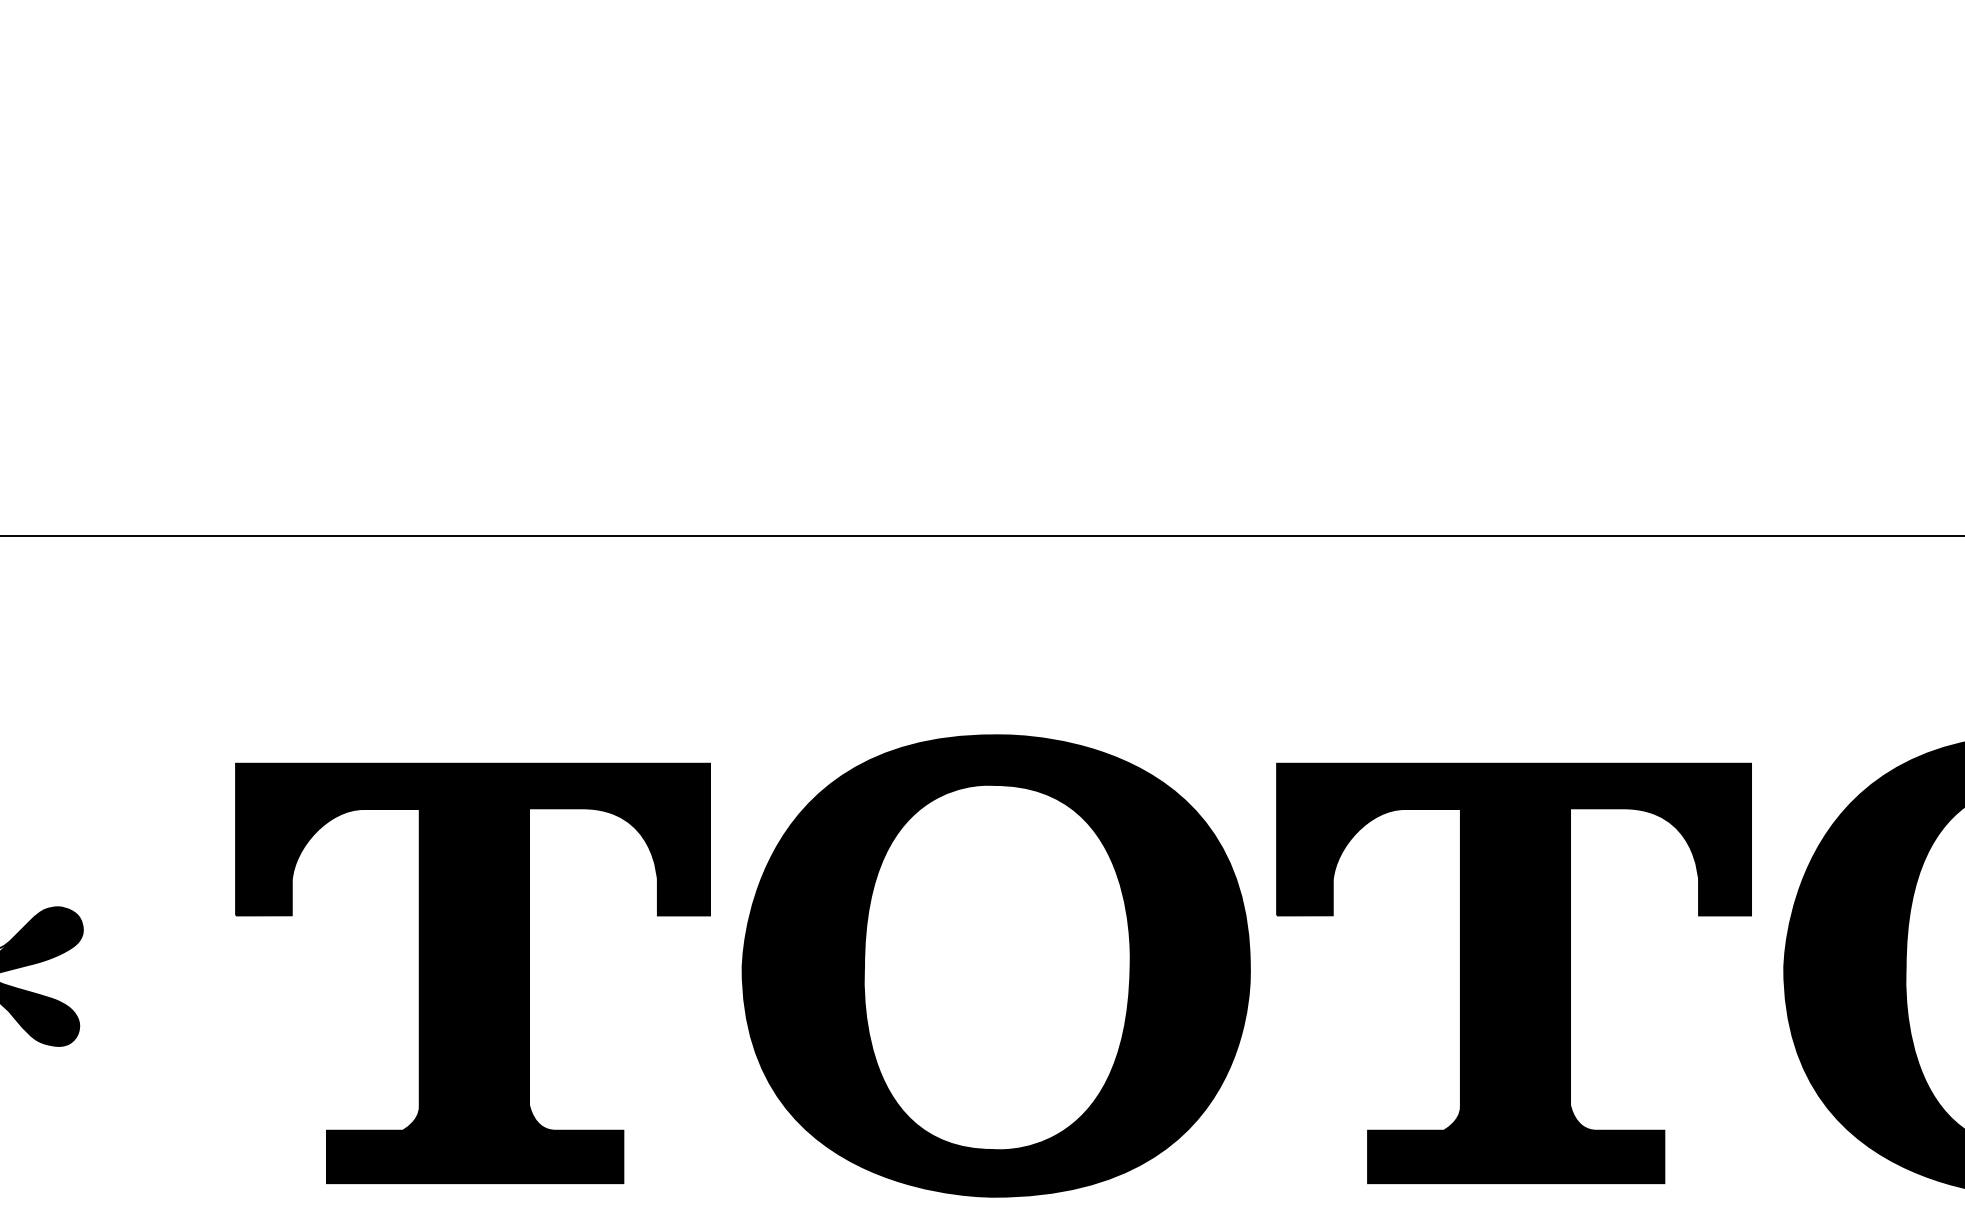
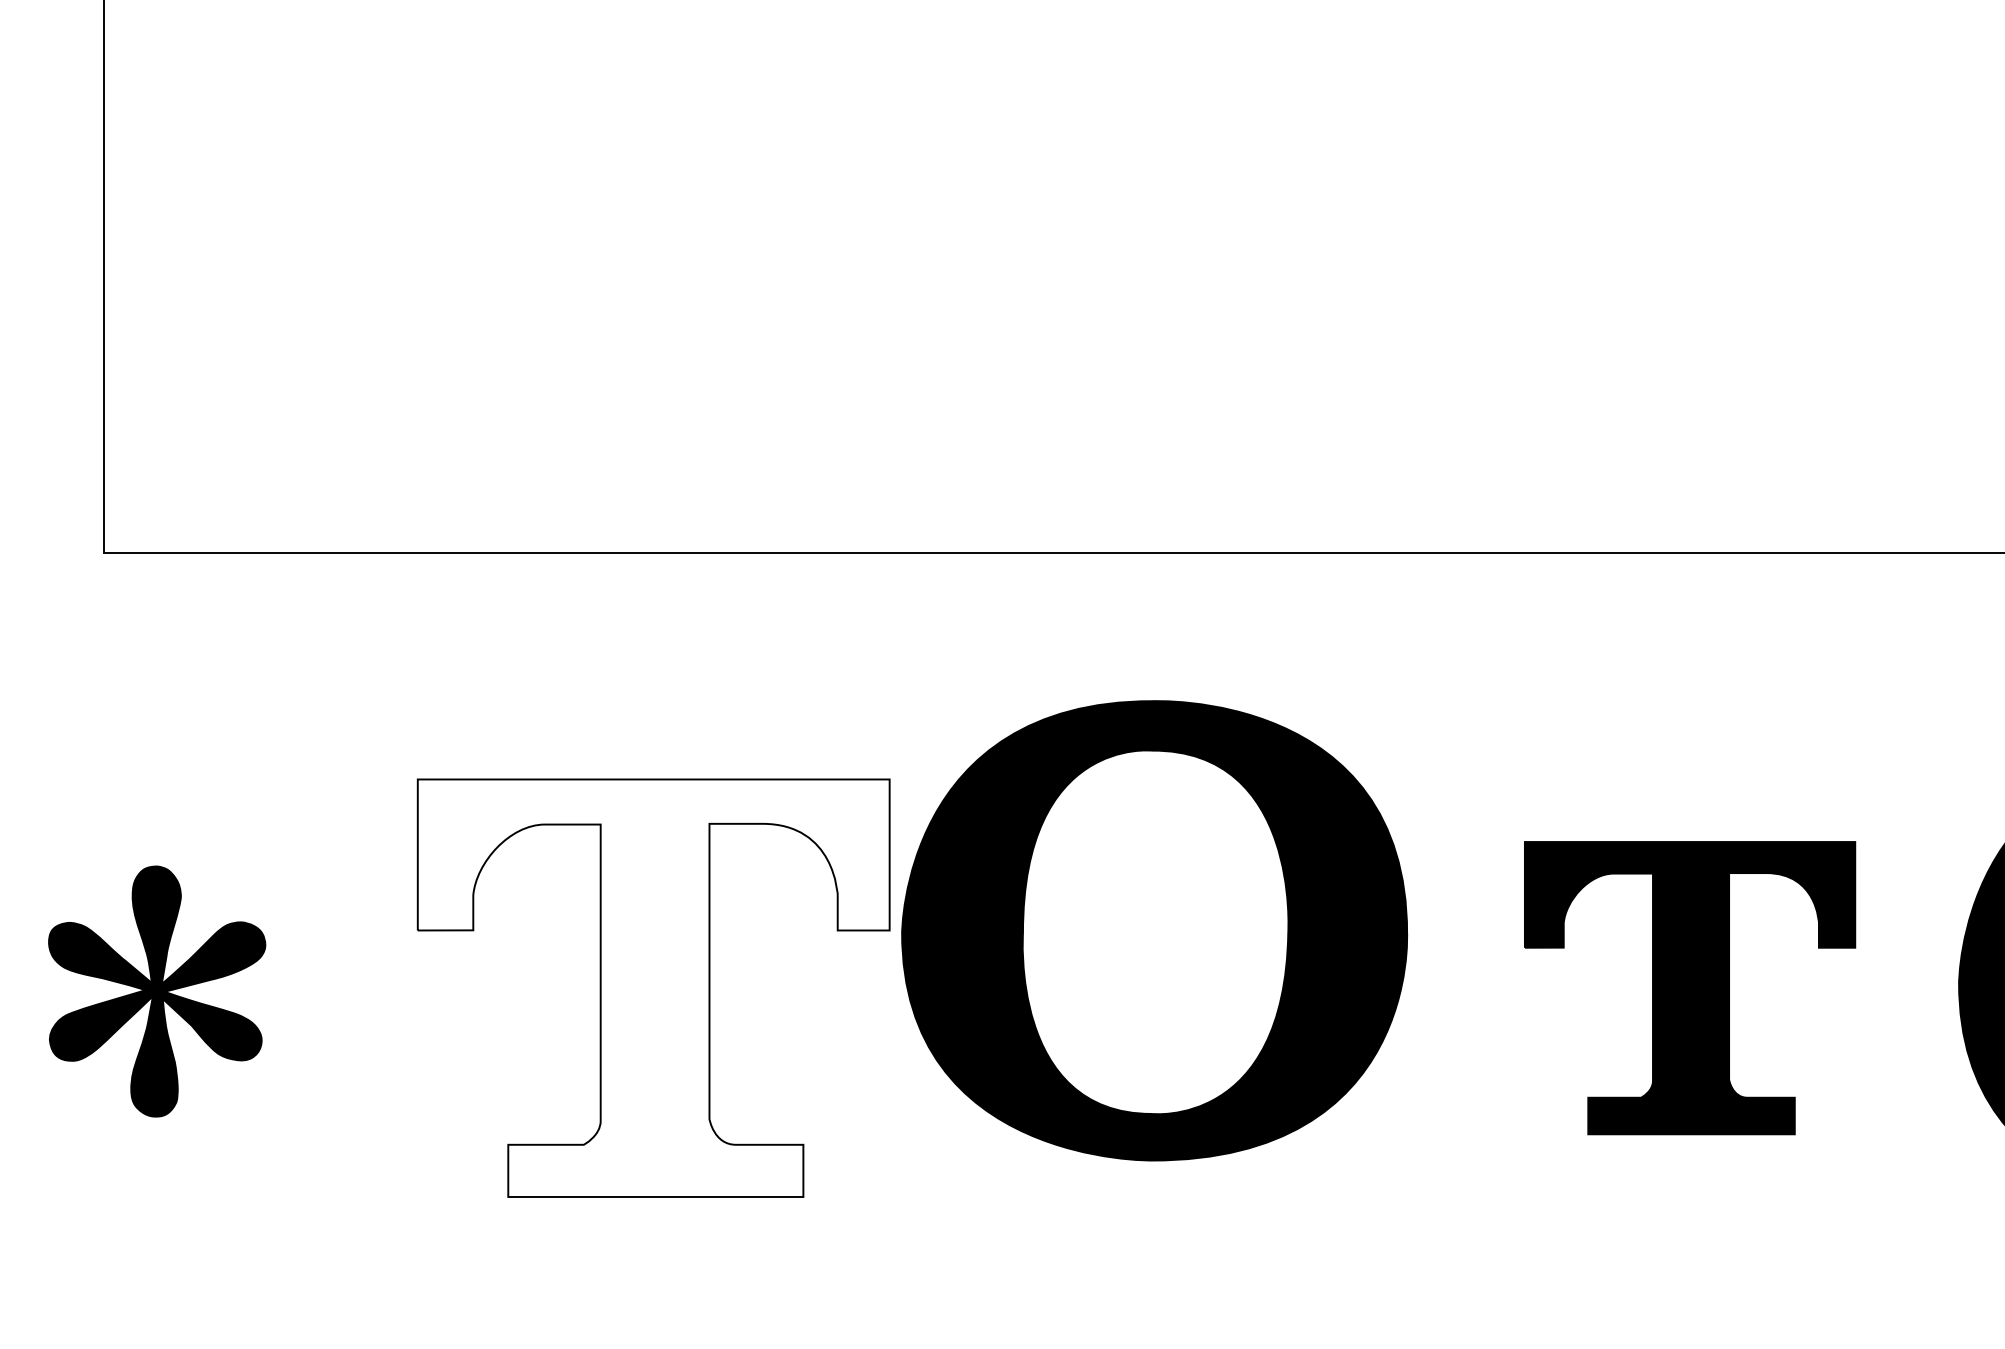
part: (996, 965) -> (1154, 930), moved
part: (1513, 972) -> (1689, 987), size x0.7
fill: (472, 973) -> (653, 988), removed

